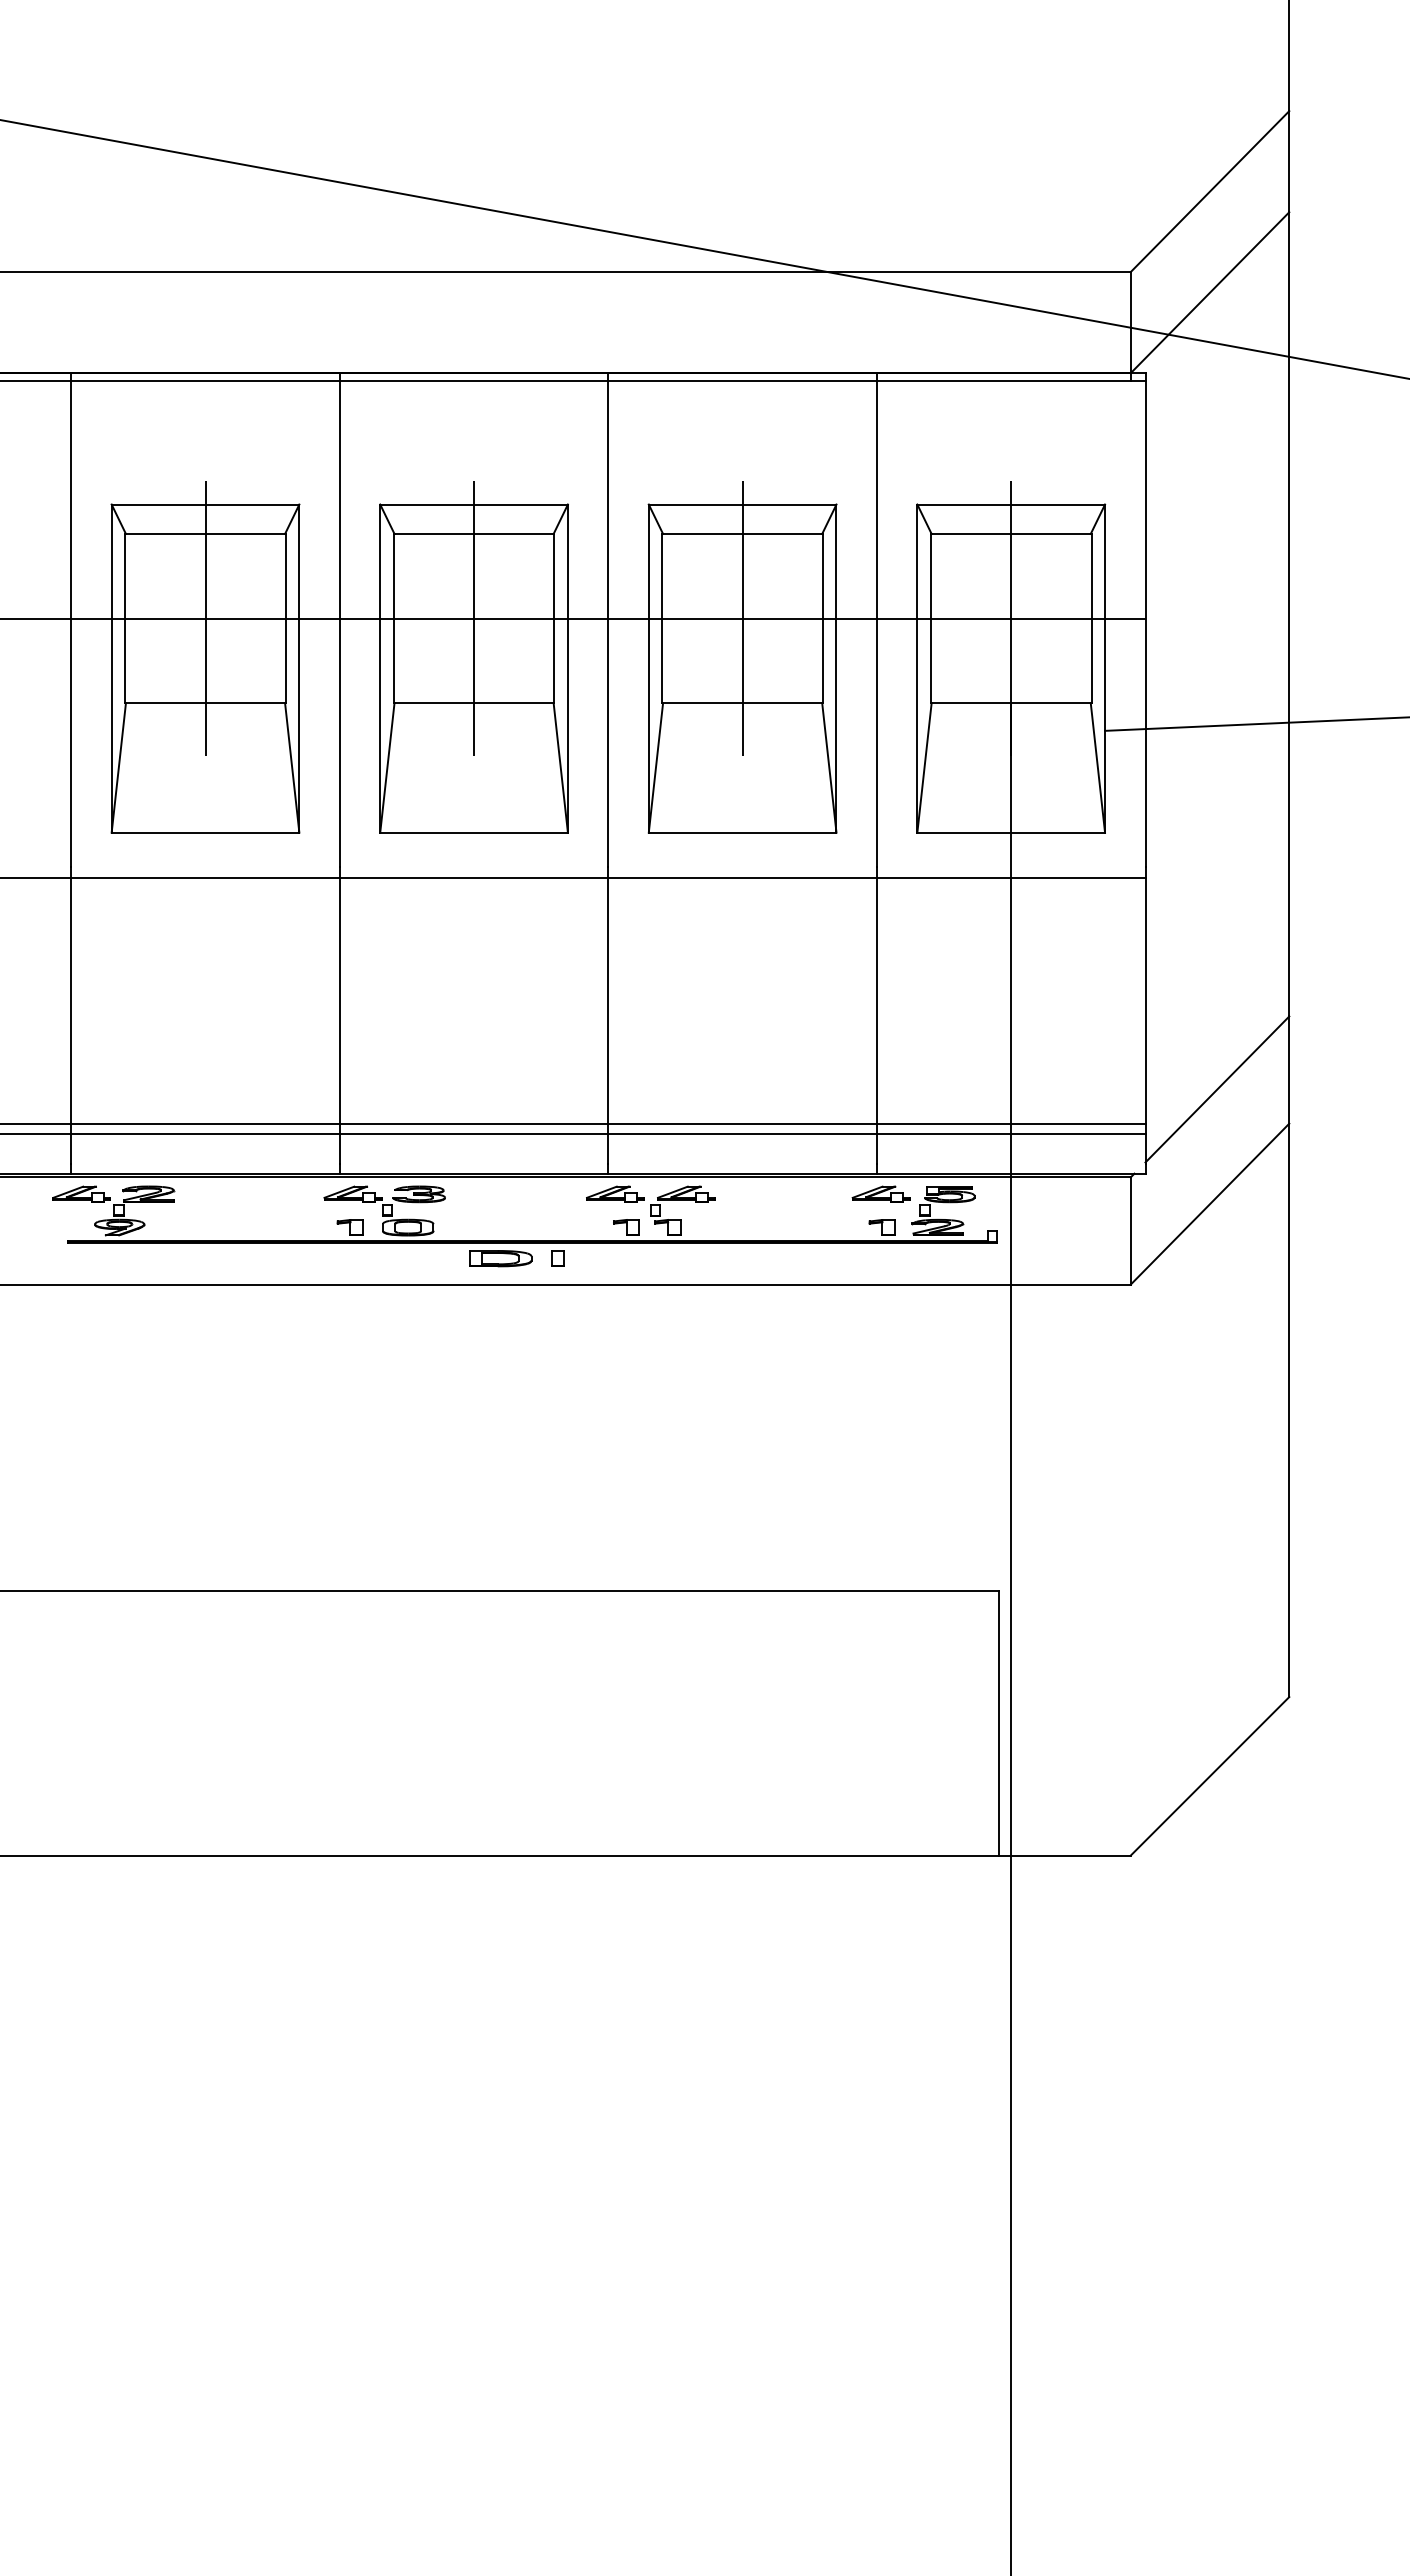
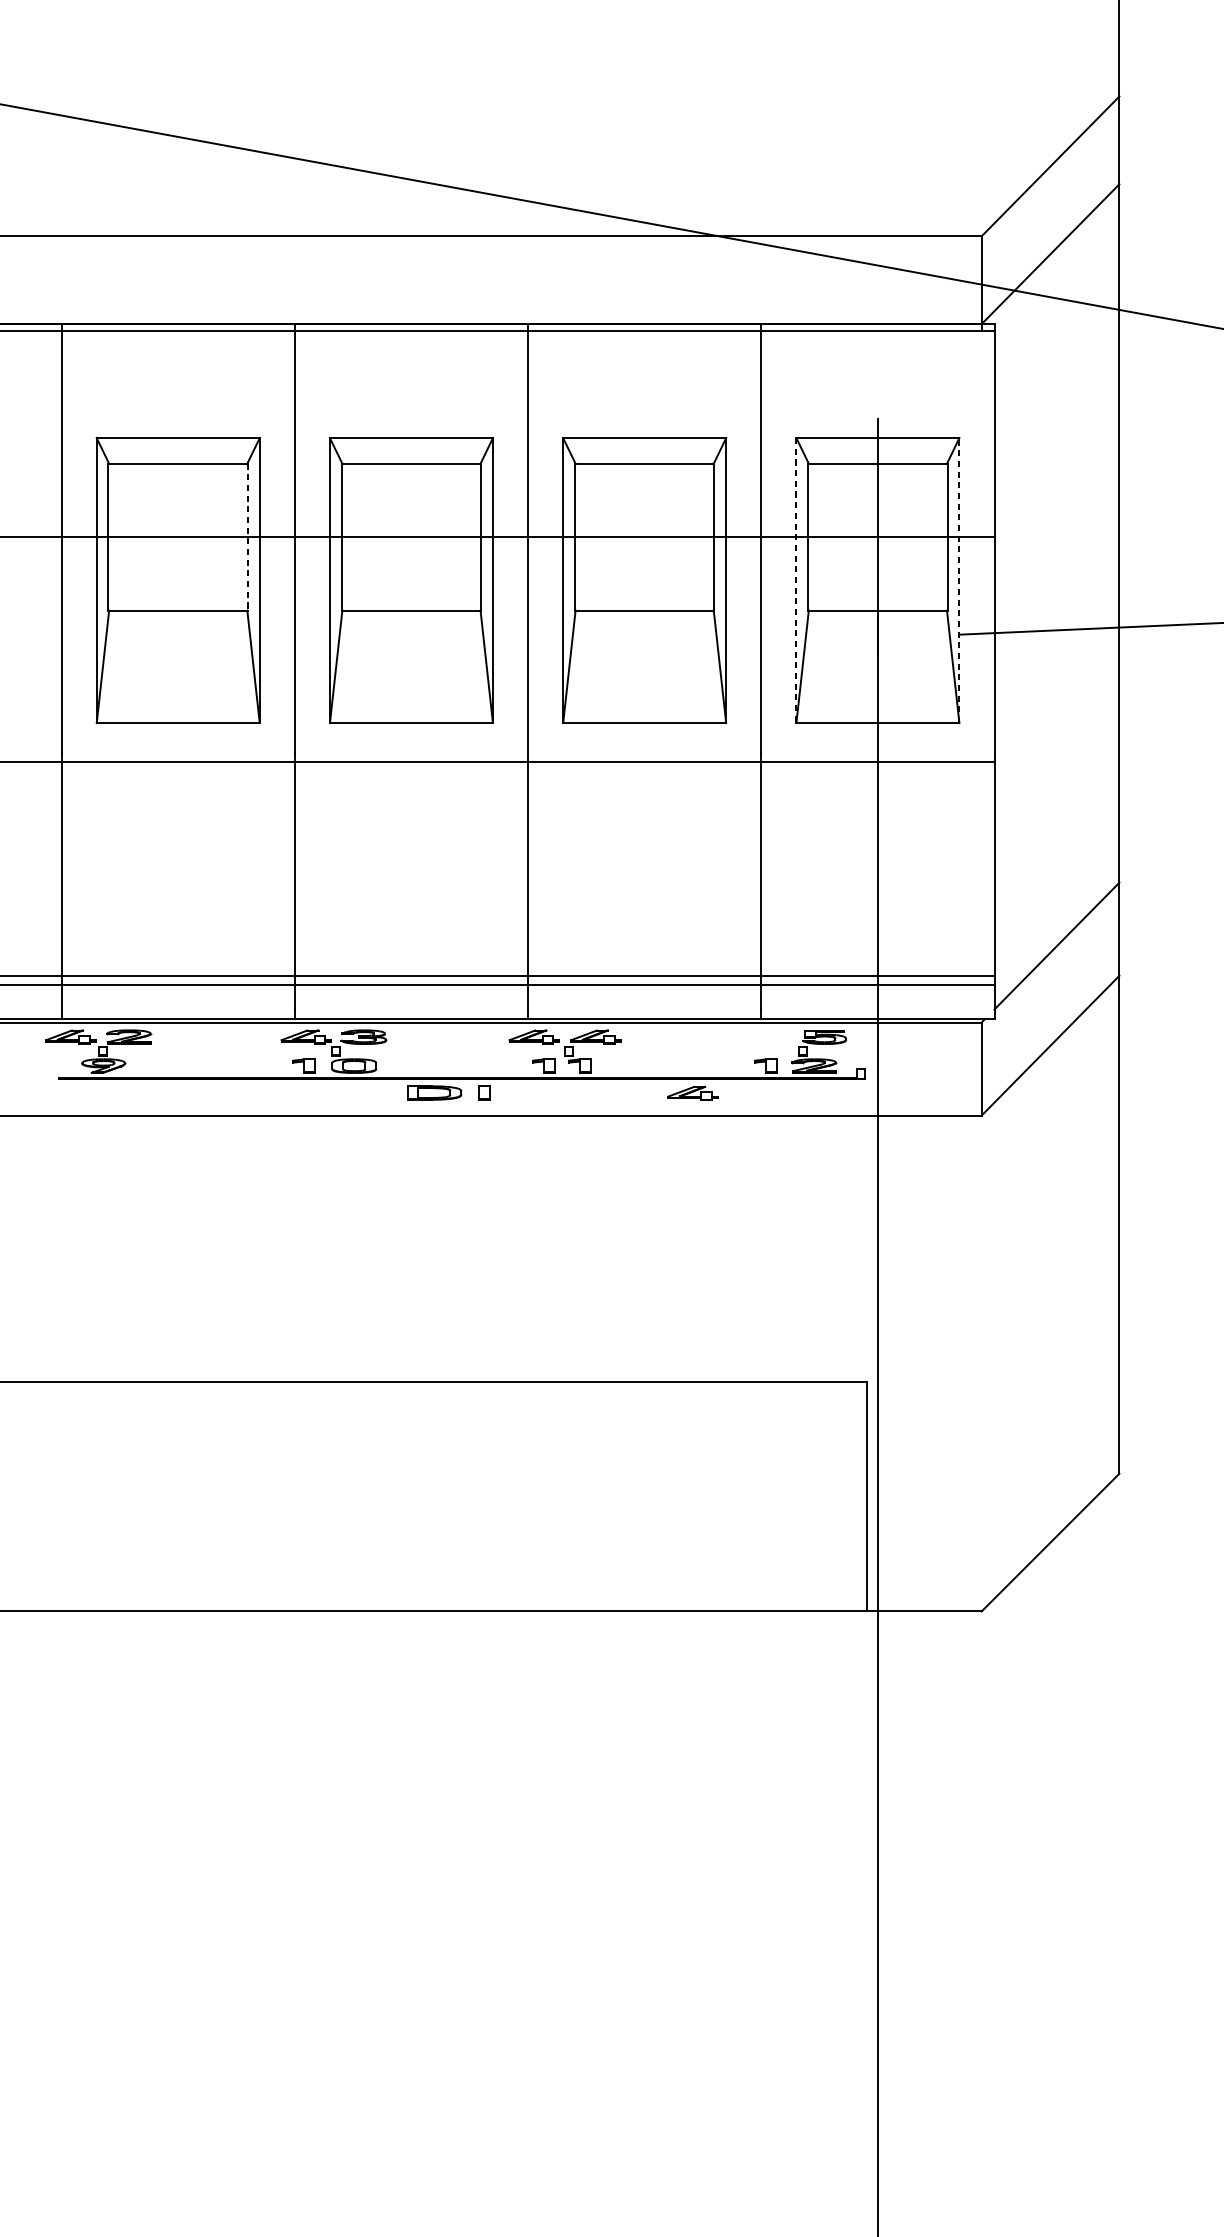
line: (205, 618) -> (178, 537), removed
line: (285, 618) -> (247, 537), solid -> dashed
line: (474, 618) -> (411, 537), removed
line: (742, 618) -> (644, 537), removed
line: (1105, 668) -> (959, 580), solid -> dashed
line: (917, 669) -> (796, 581), solid -> dashed
part: (880, 1193) -> (692, 1092), moved

